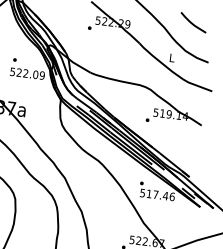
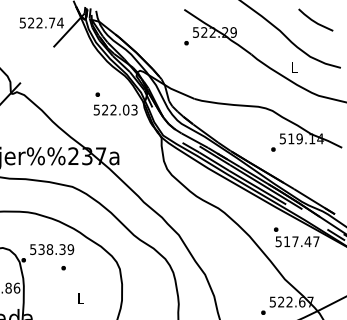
text: (42, 75) -> (134, 109), 522.09 -> 522.03
text: (172, 196) -> (316, 241), 517.46 -> 517.47

